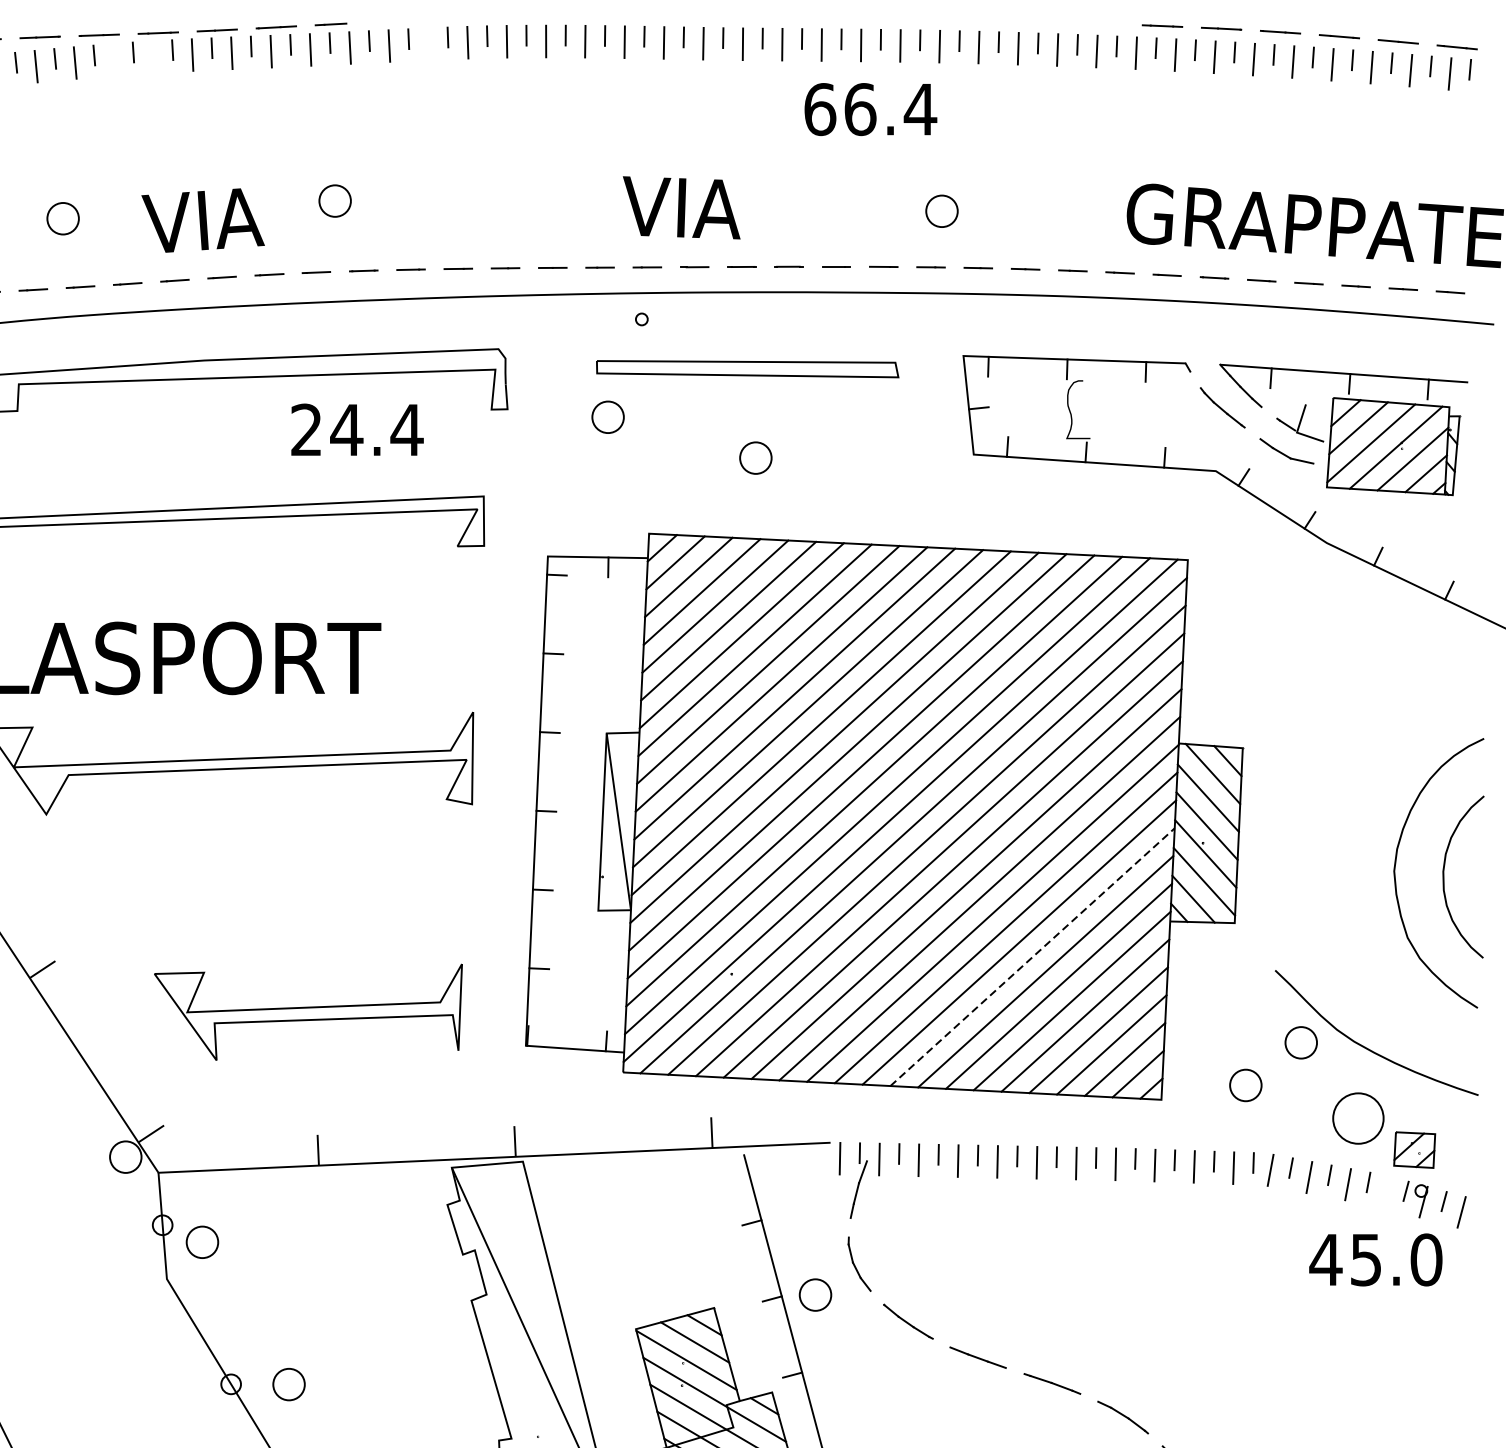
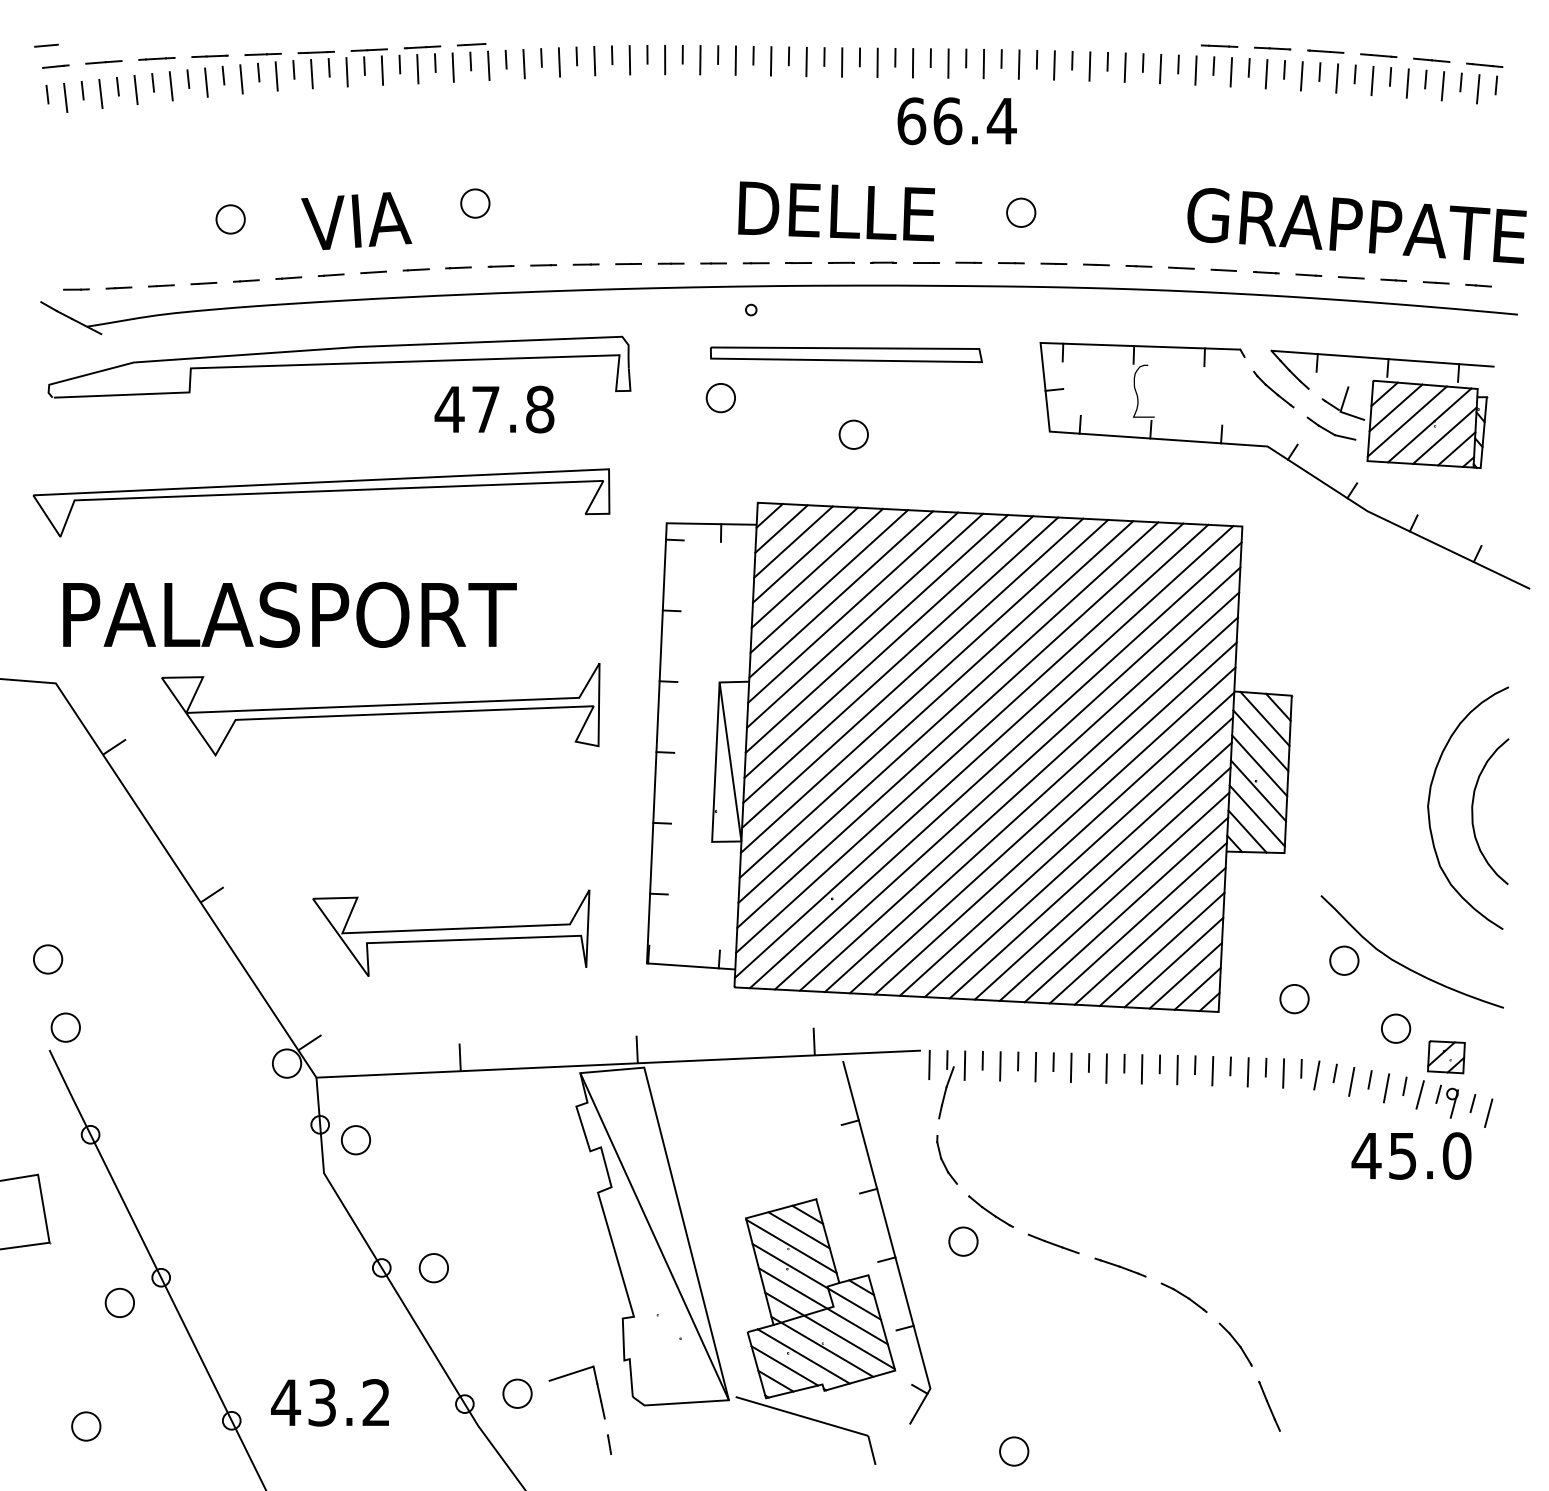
line: (428, 44) -> (559, 62), added
line: (152, 56) -> (311, 73), added
line: (114, 59) -> (276, 76), added
text: (734, 209) -> (834, 211), VIA -> DELLE
text: (356, 429) -> (494, 409), 24.4 -> 47.8
line: (1032, 956) -> (1102, 883), dashed -> solid
part: (1359, 1118) -> (1396, 1028), size x0.62
line: (1384, 1191) -> (1419, 1094), added
part: (815, 1294) -> (963, 1241), moved

